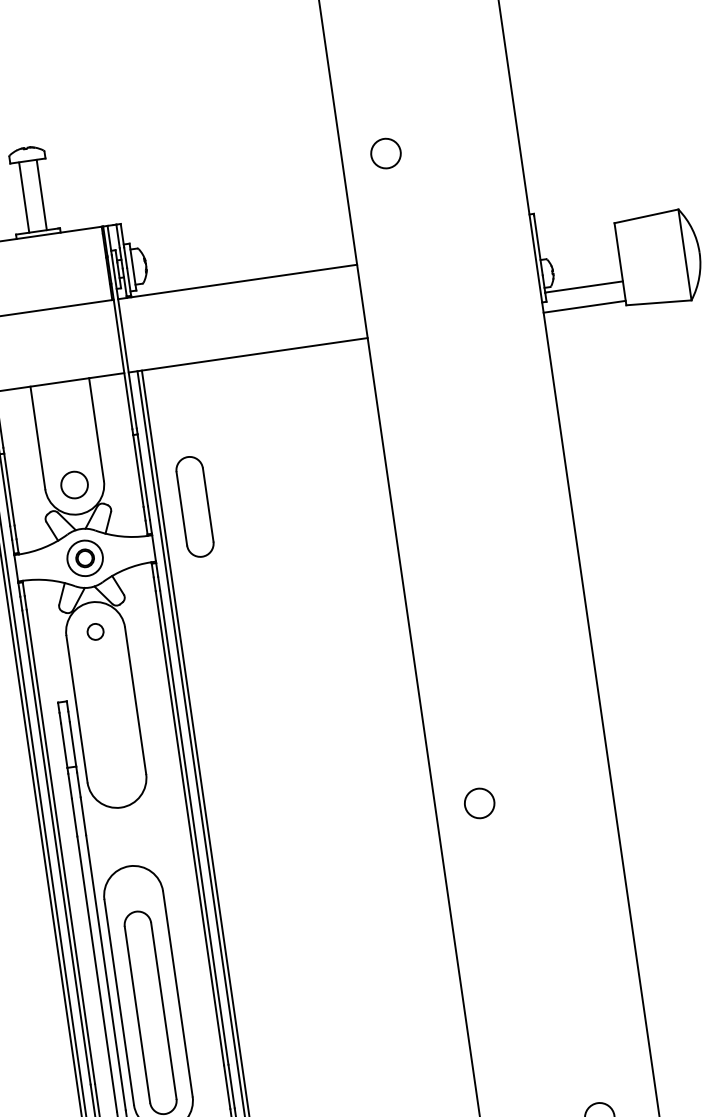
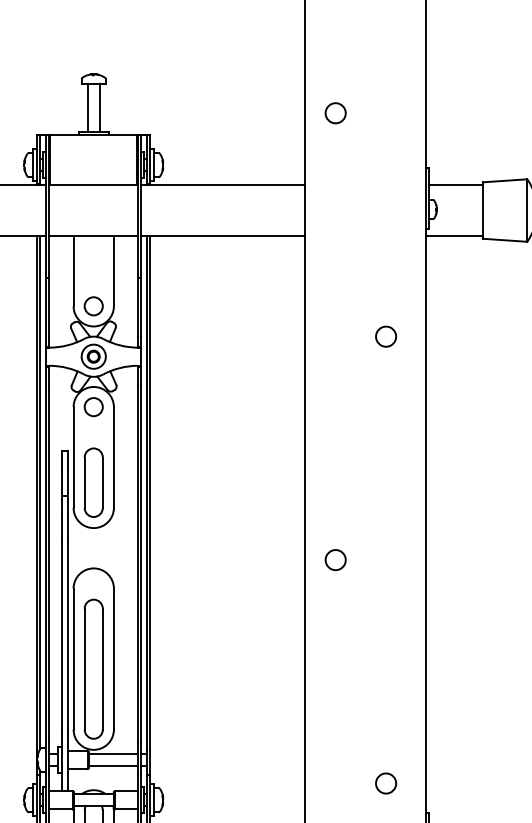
line: (583, 287) -> (455, 185), moved
circle: (506, 467) -> (386, 336), added
part: (194, 506) -> (93, 482), moved
circle: (95, 632) -> (93, 407), size x1.67

